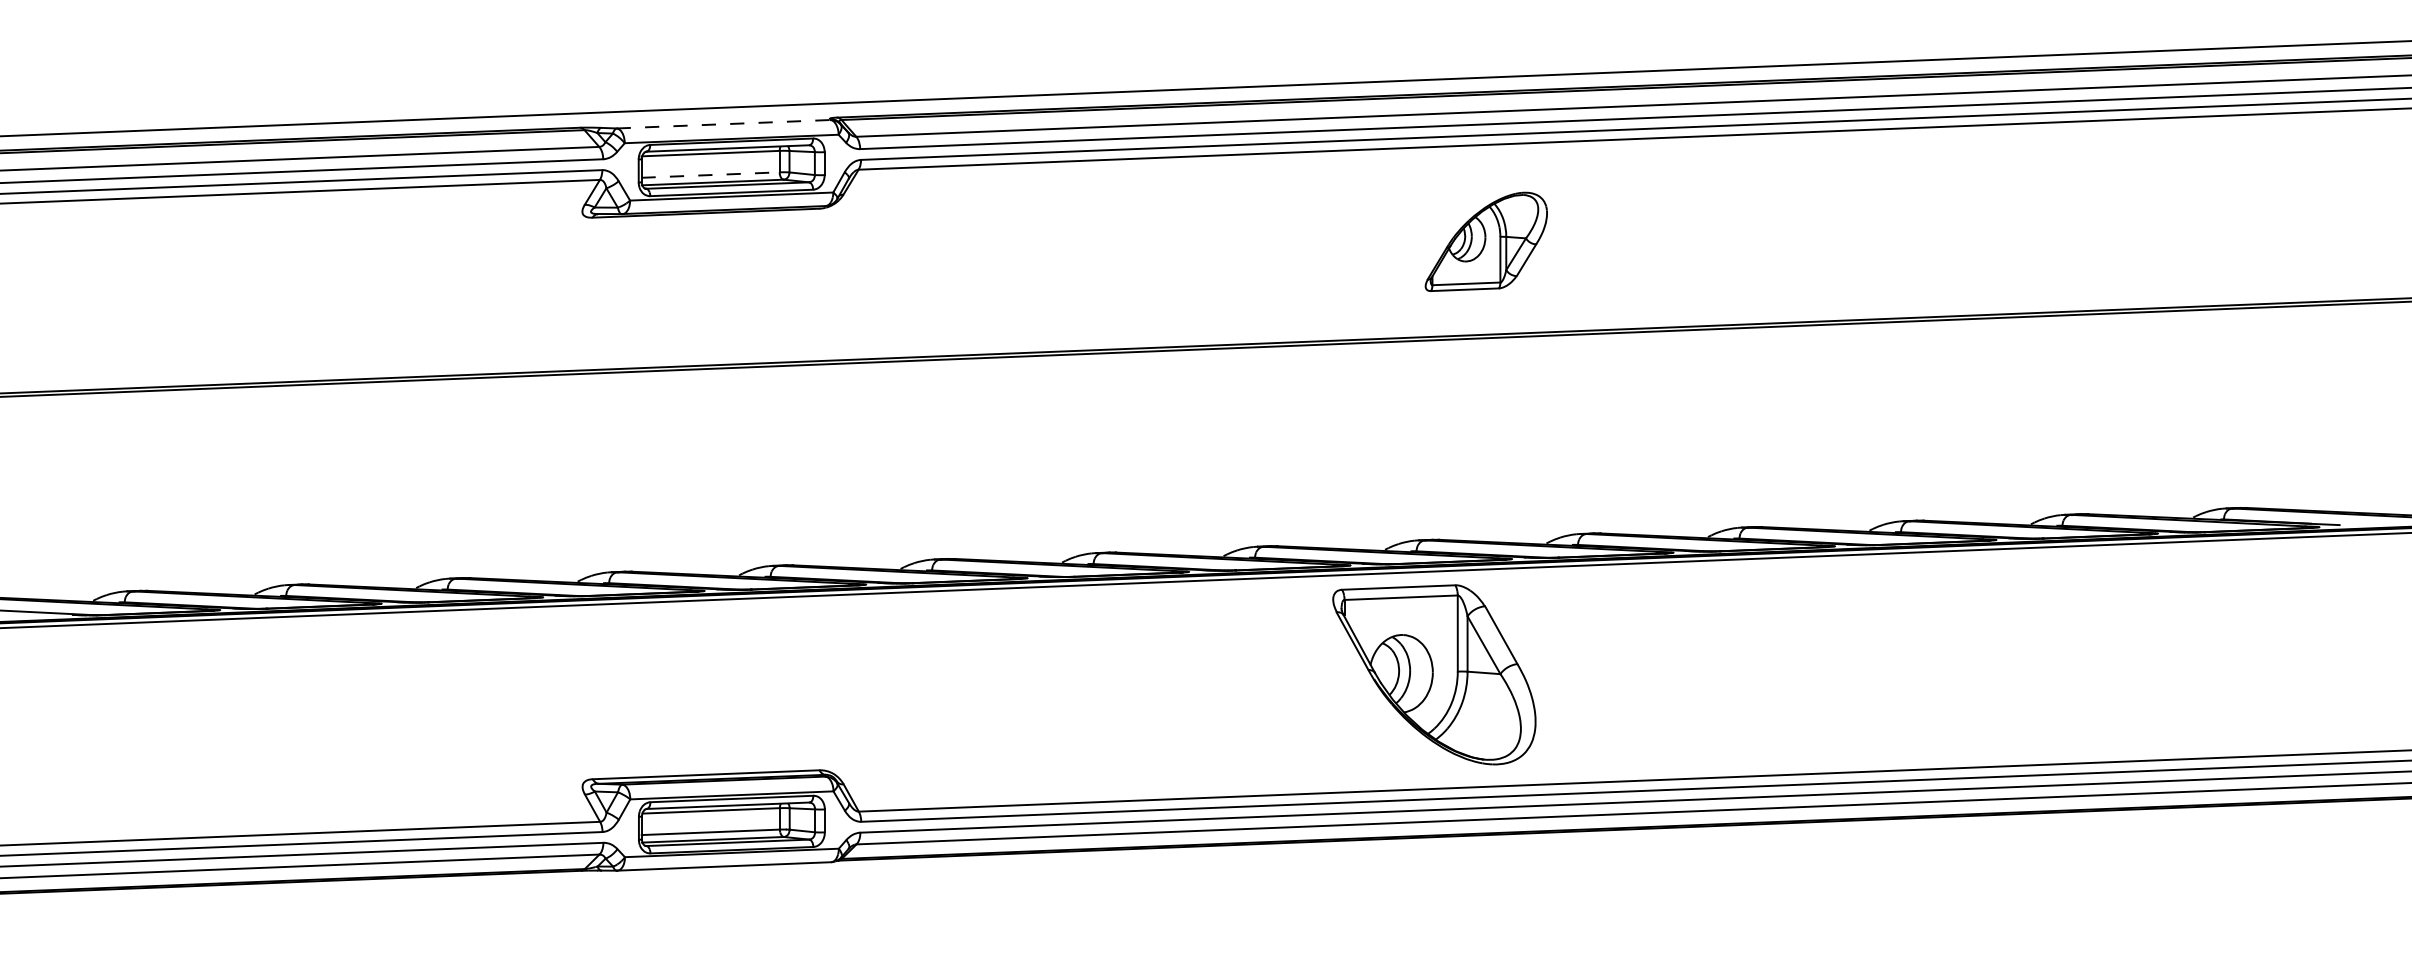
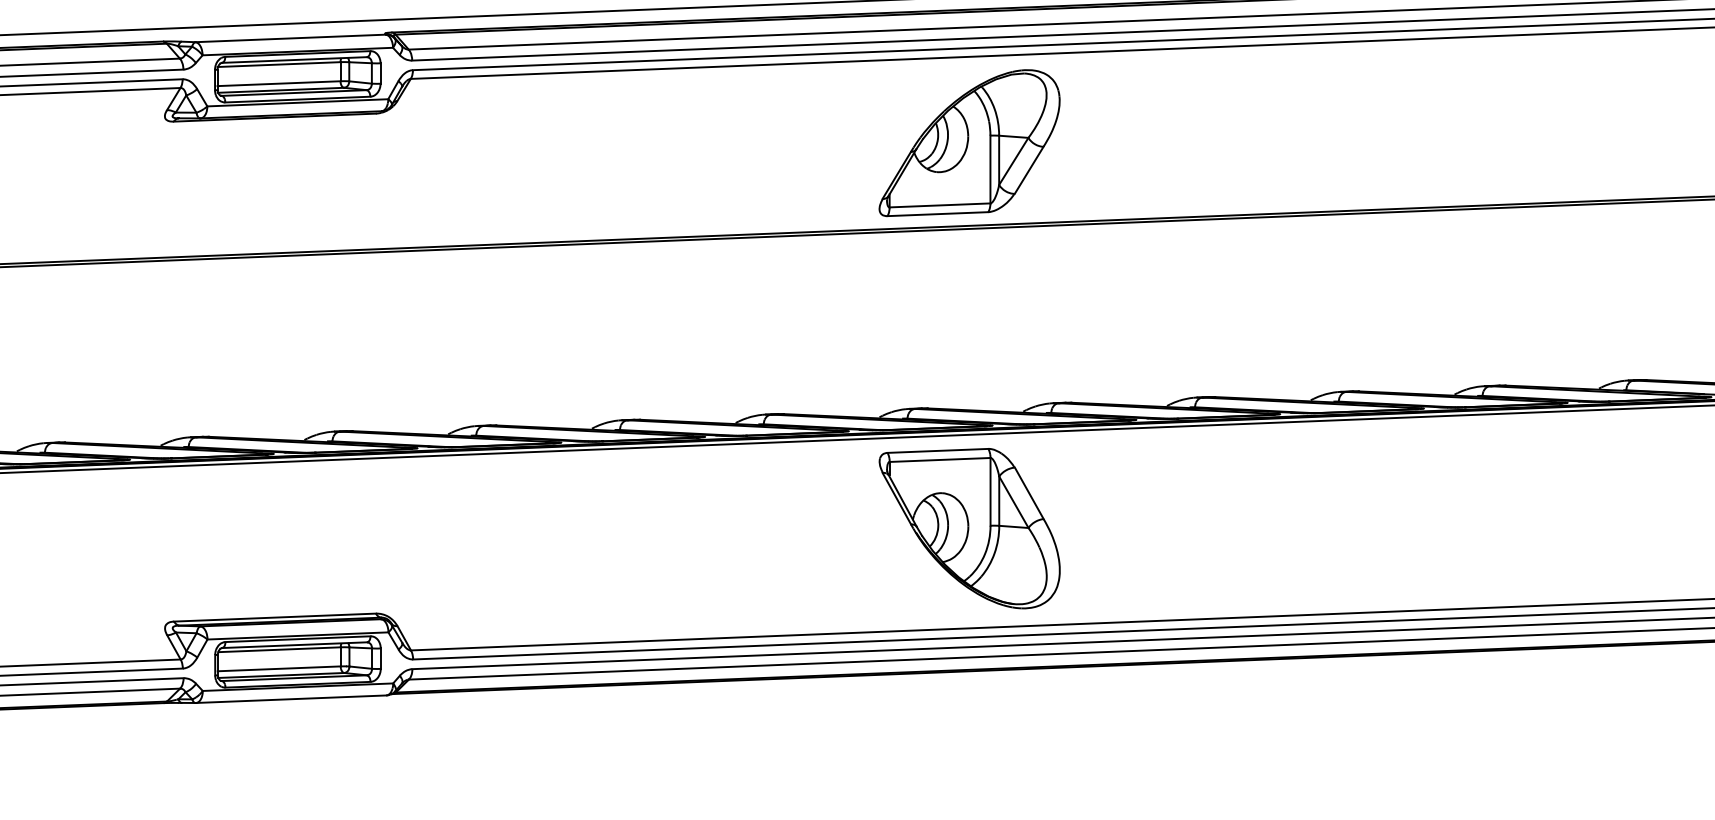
line: (724, 124) -> (291, 38), dashed -> solid
line: (711, 175) -> (279, 84), dashed -> solid
part: (1486, 241) -> (969, 142), size x1.67
part: (1434, 674) -> (969, 528), moved

